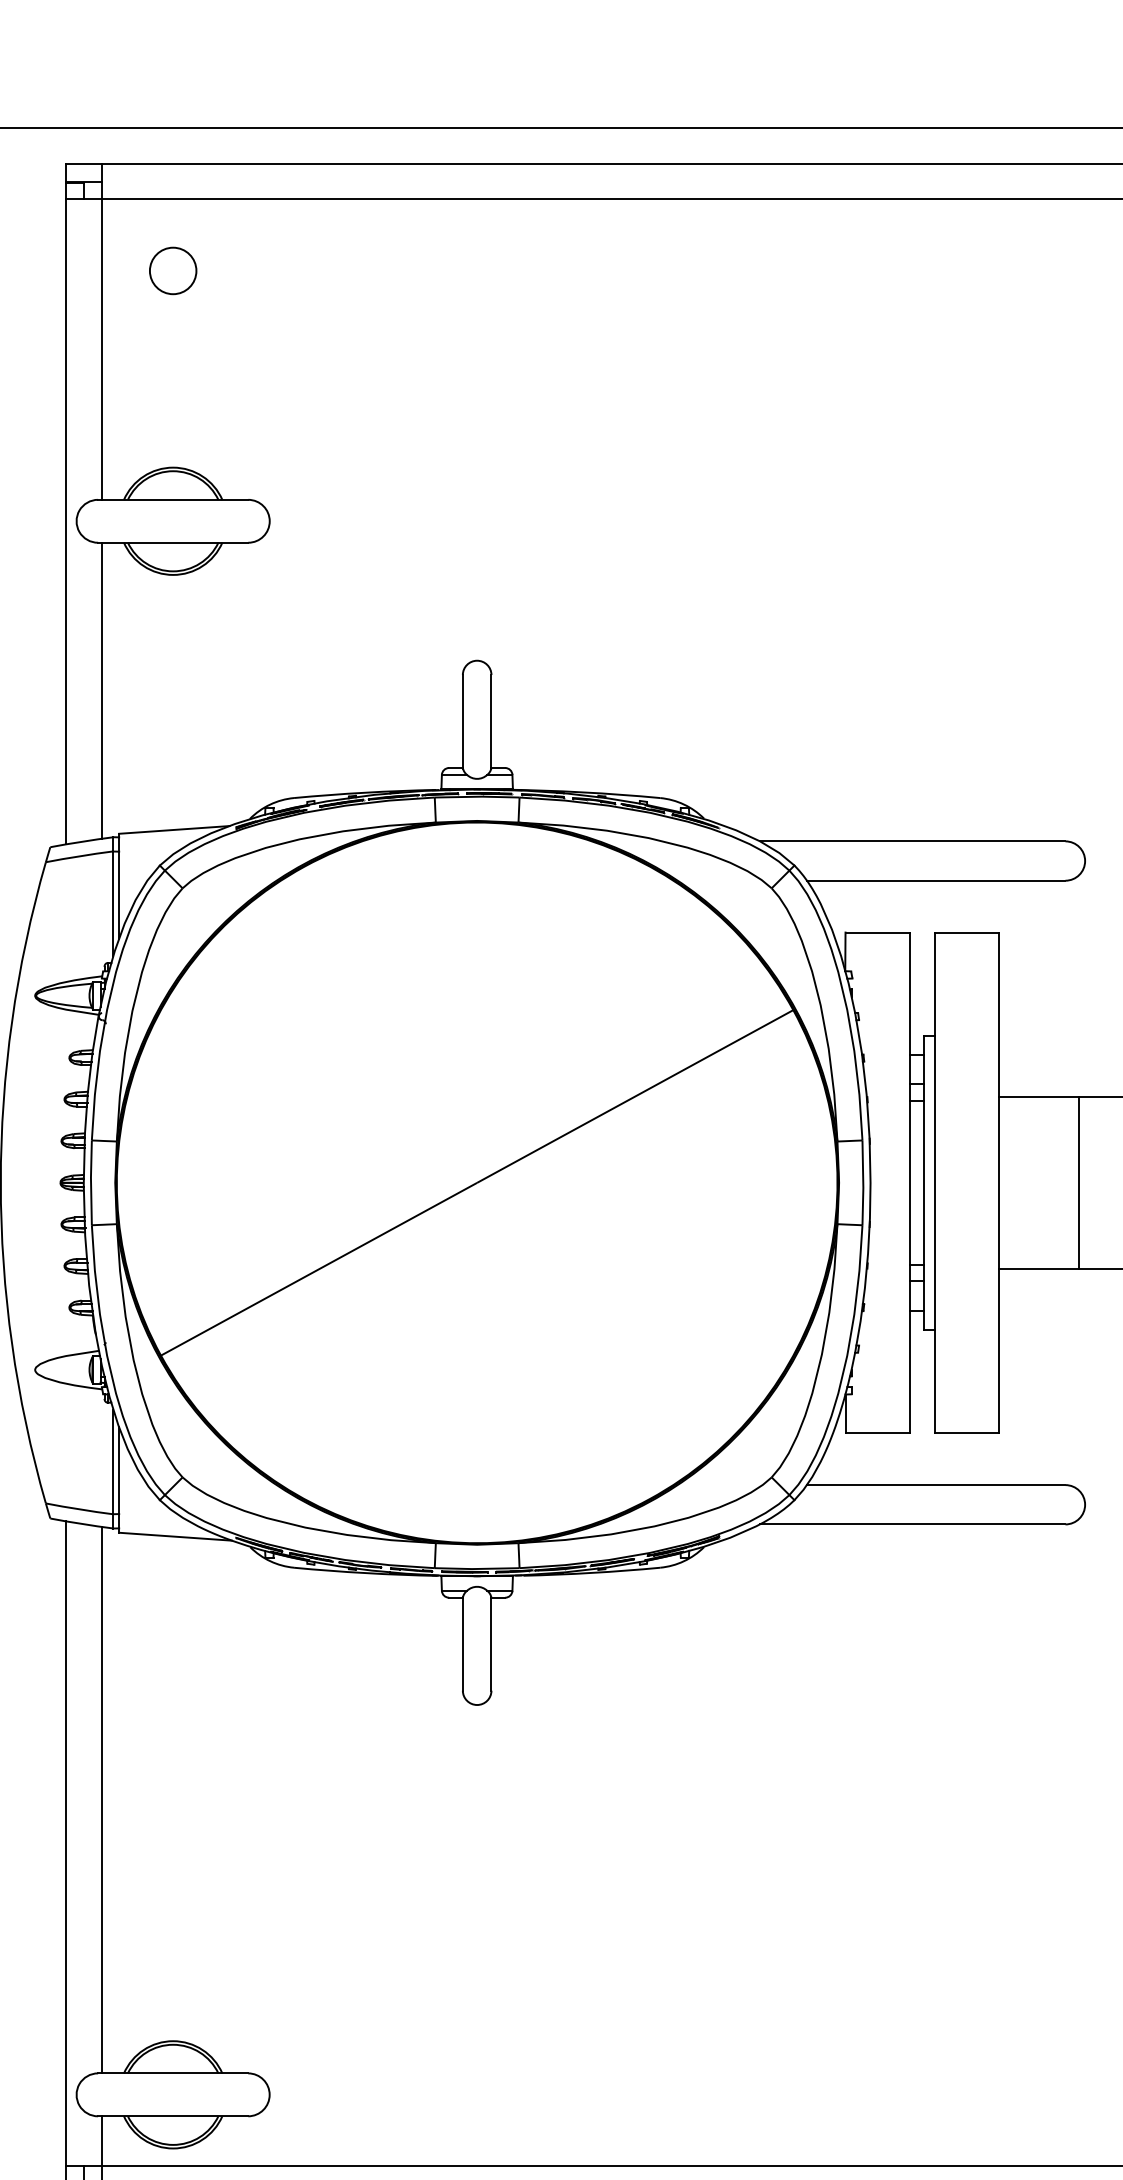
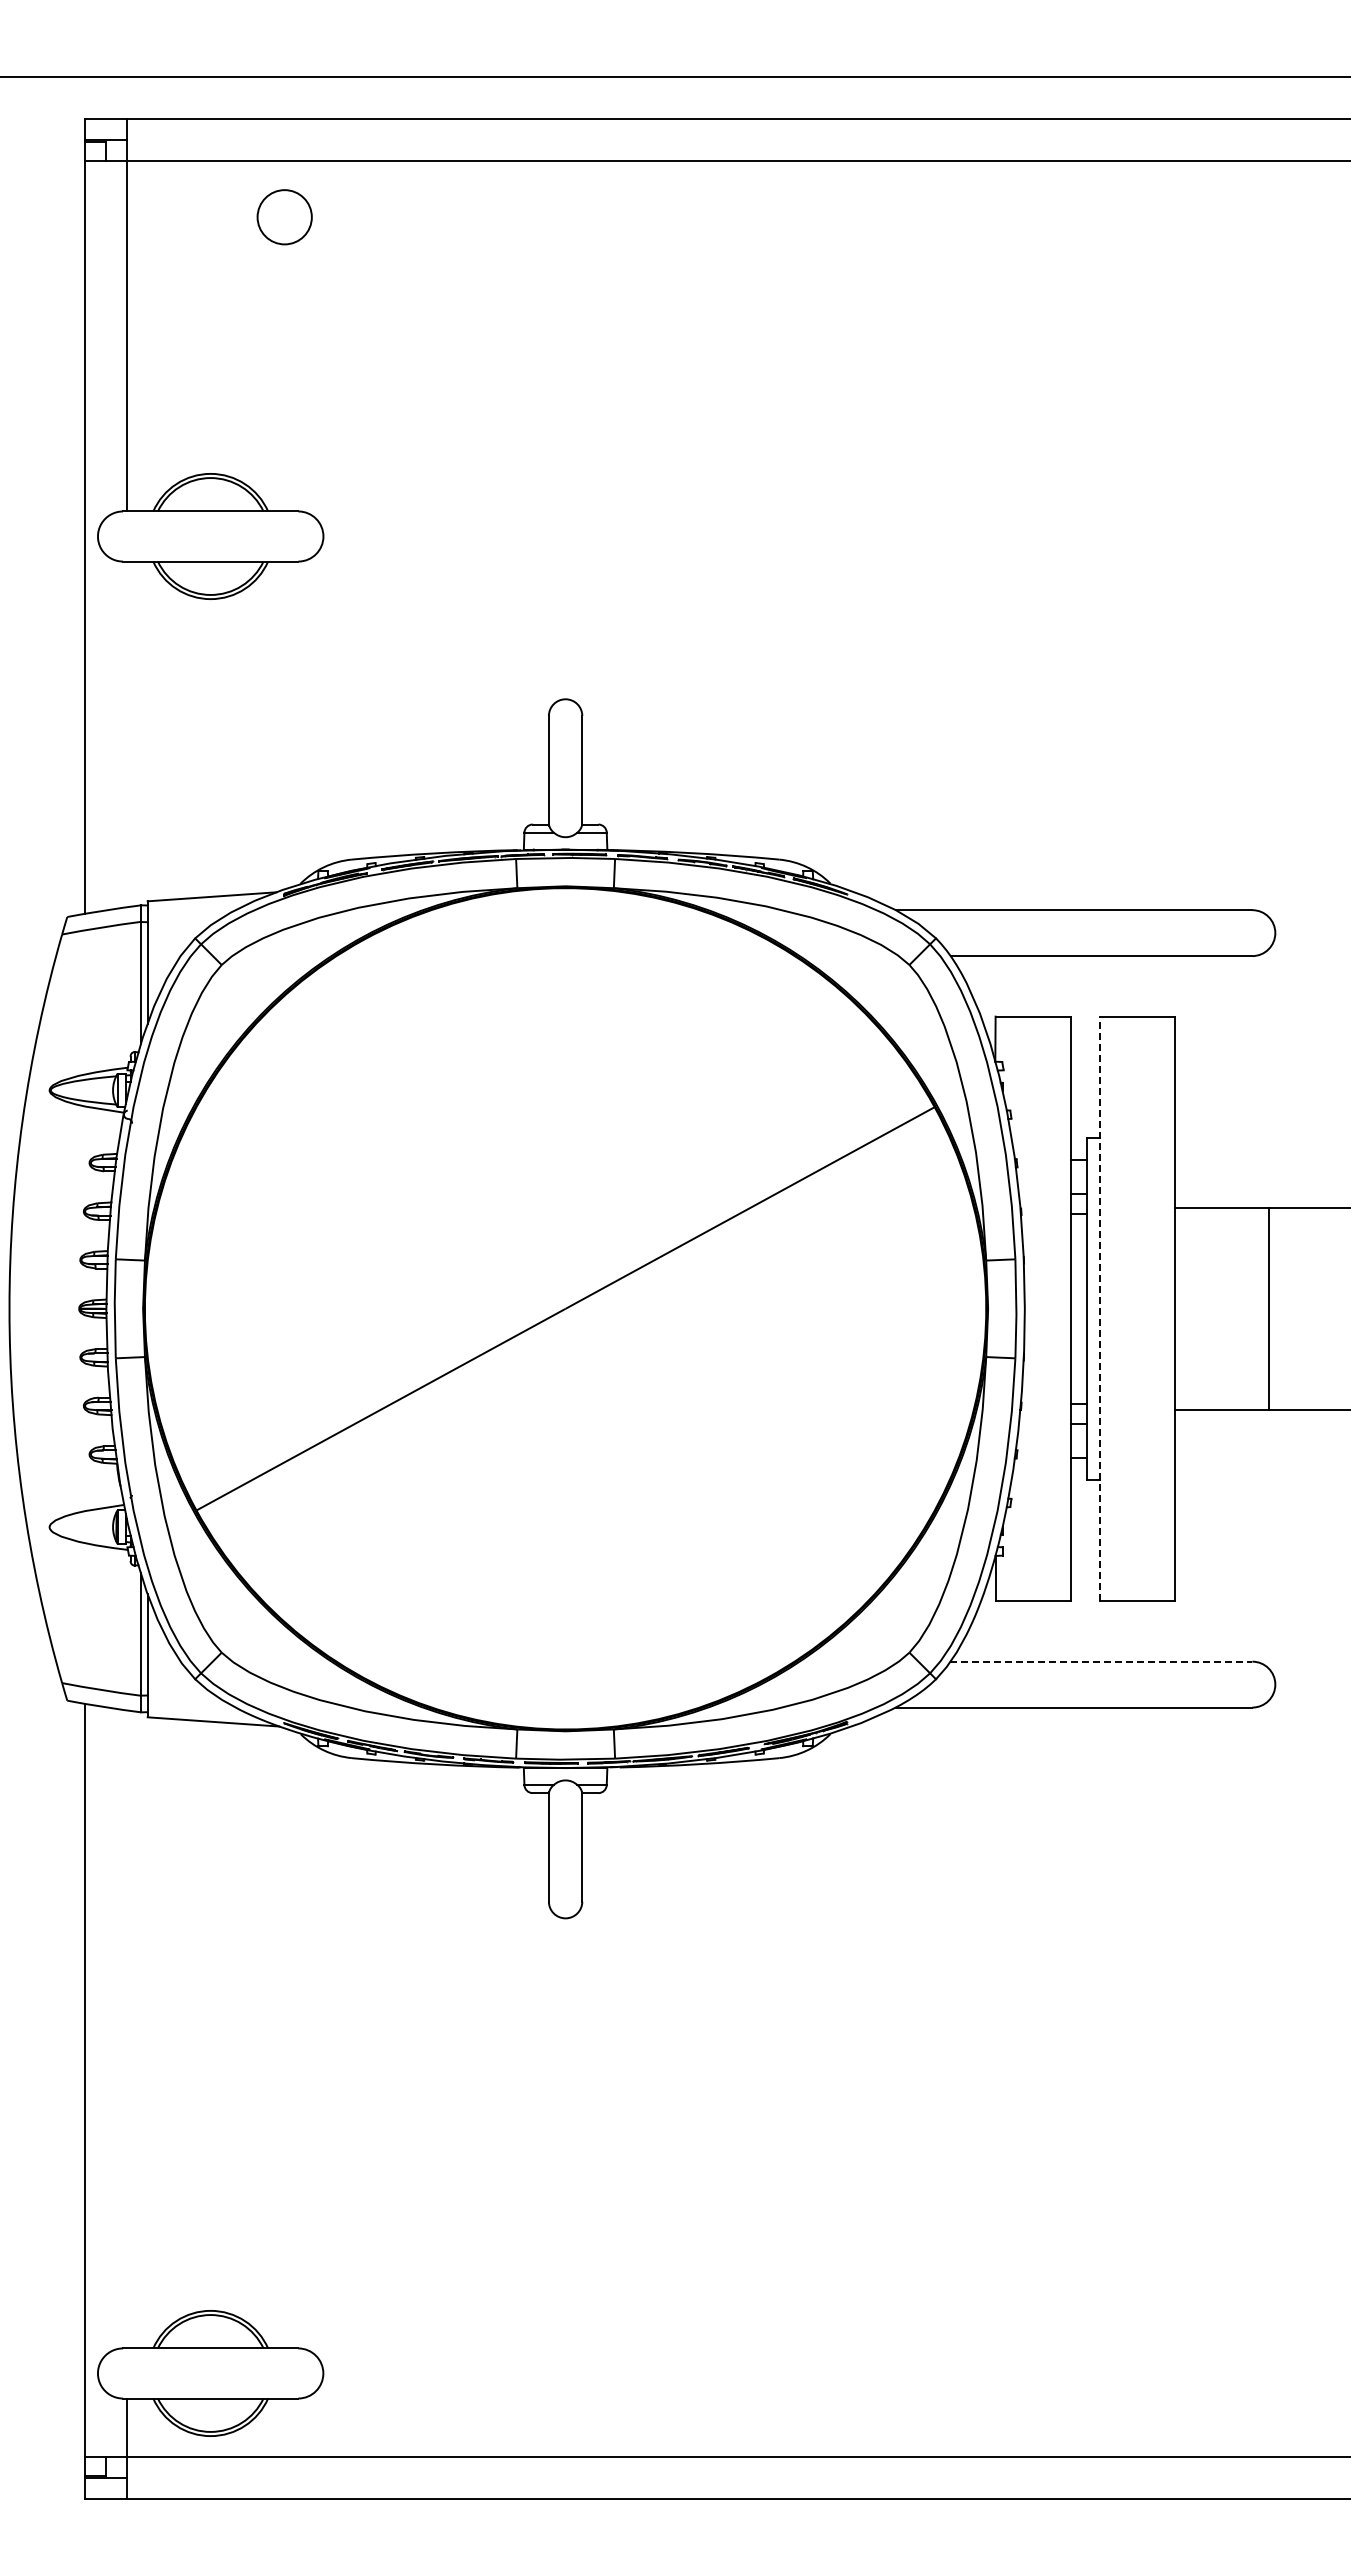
circle: (172, 271) -> (284, 217), moved
line: (101, 690) -> (127, 734), removed
line: (934, 1182) -> (1099, 1308), solid -> dashed
line: (936, 1484) -> (1101, 1661), solid -> dashed
line: (101, 1800) -> (127, 2029), removed

